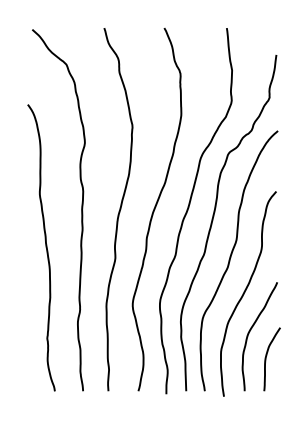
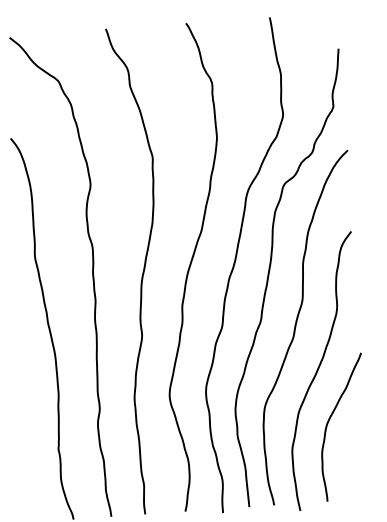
curve: (266, 359) -> (353, 457), removed

